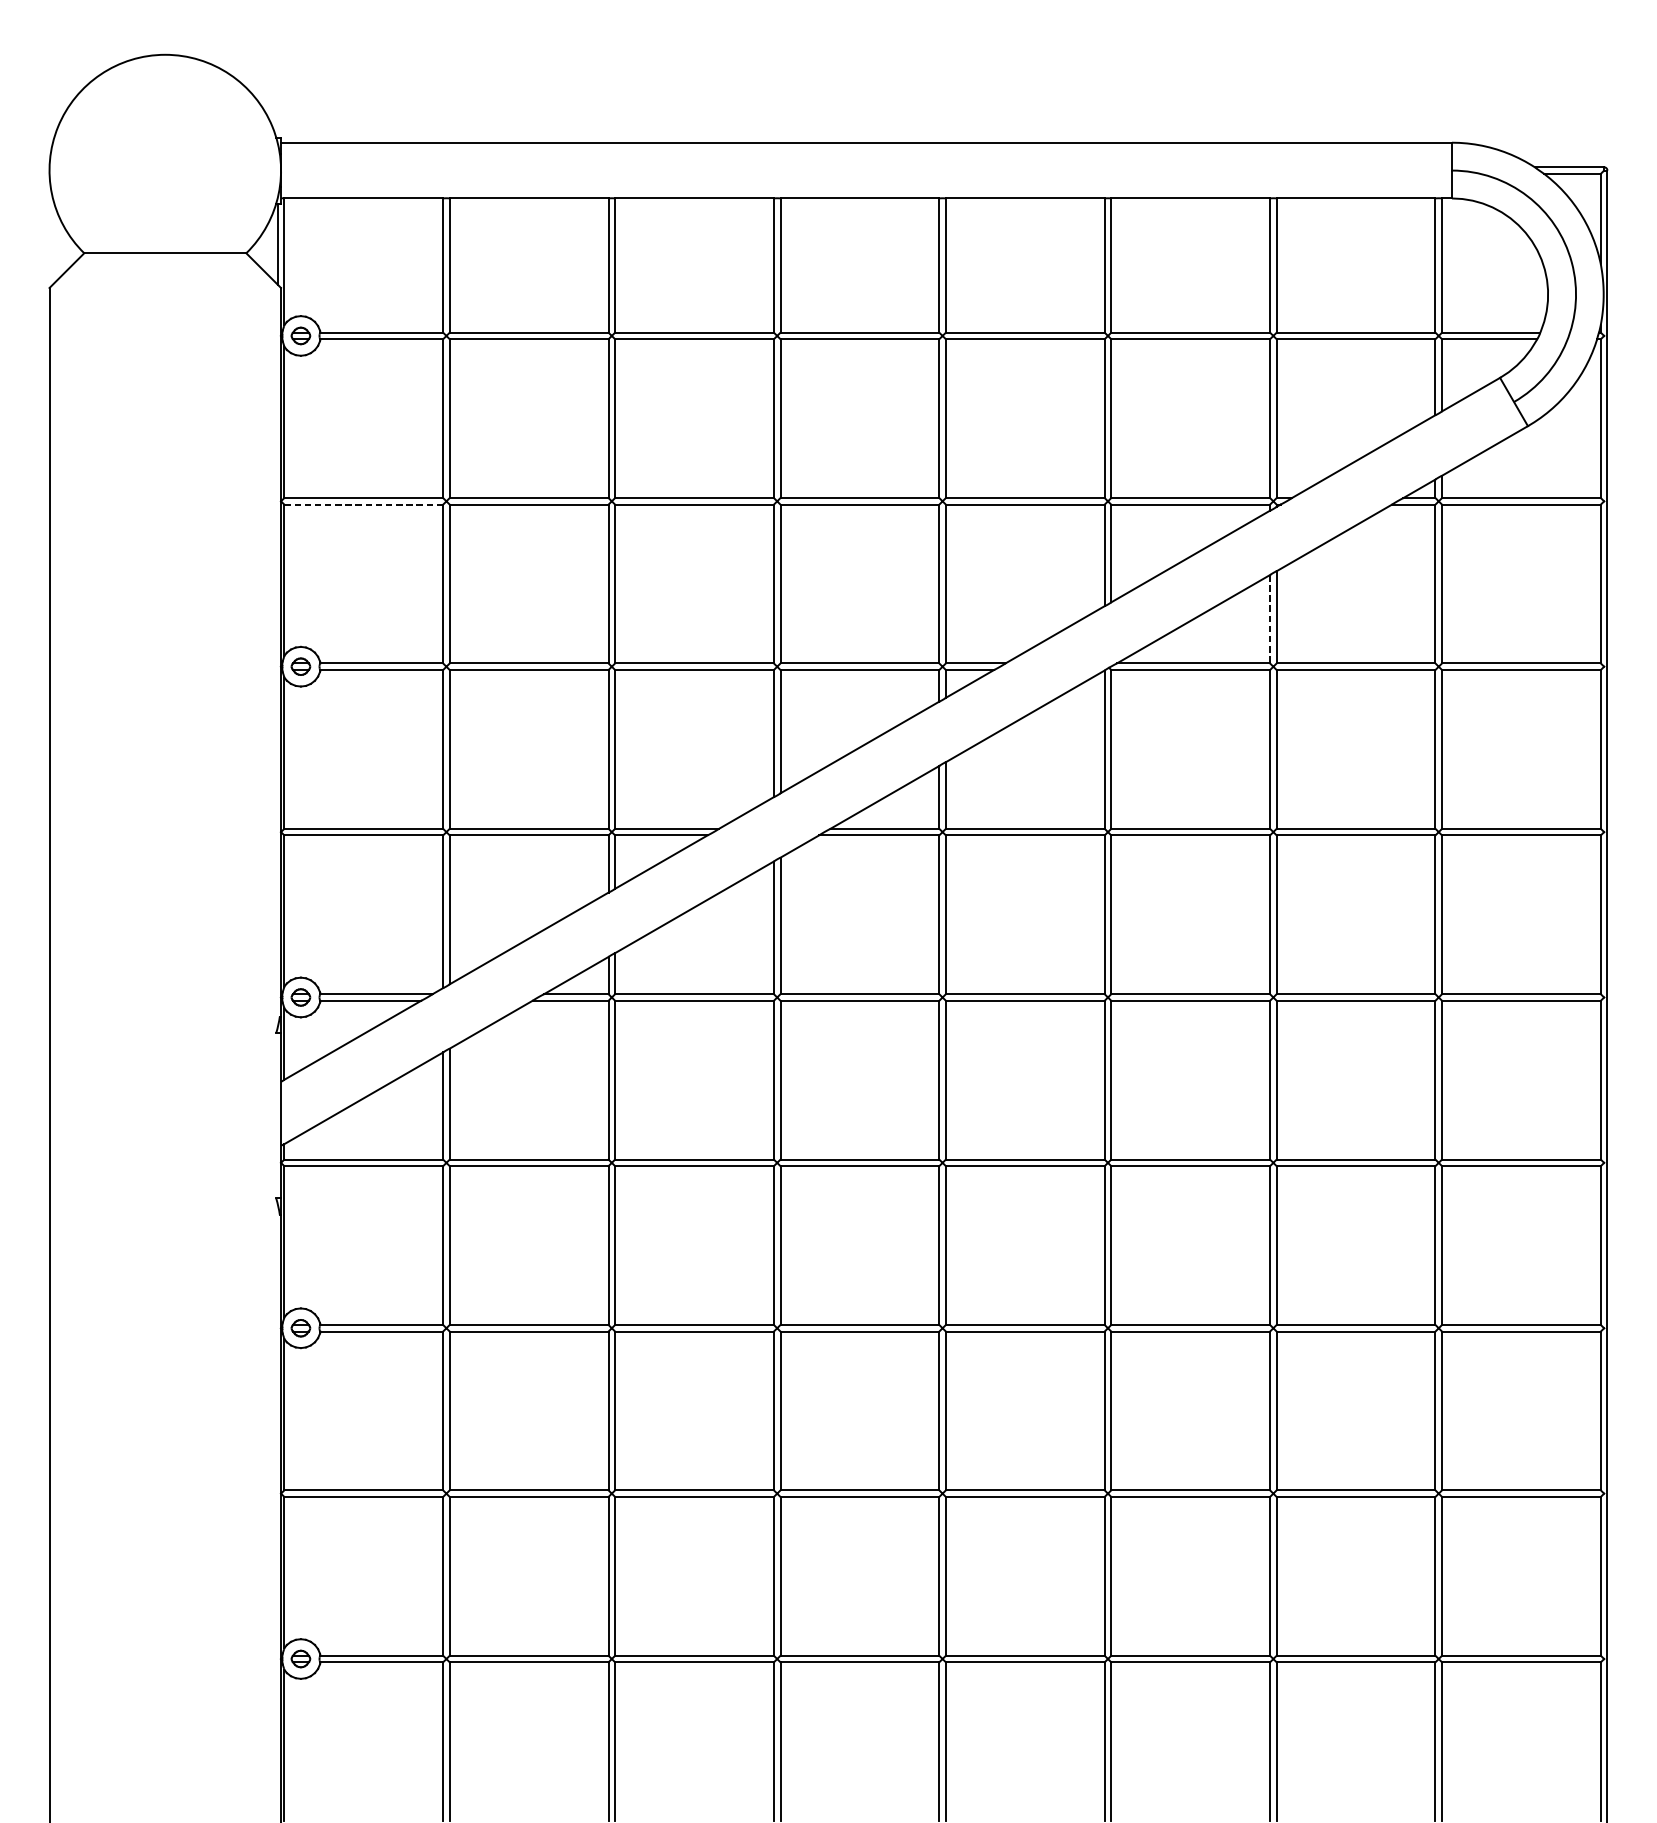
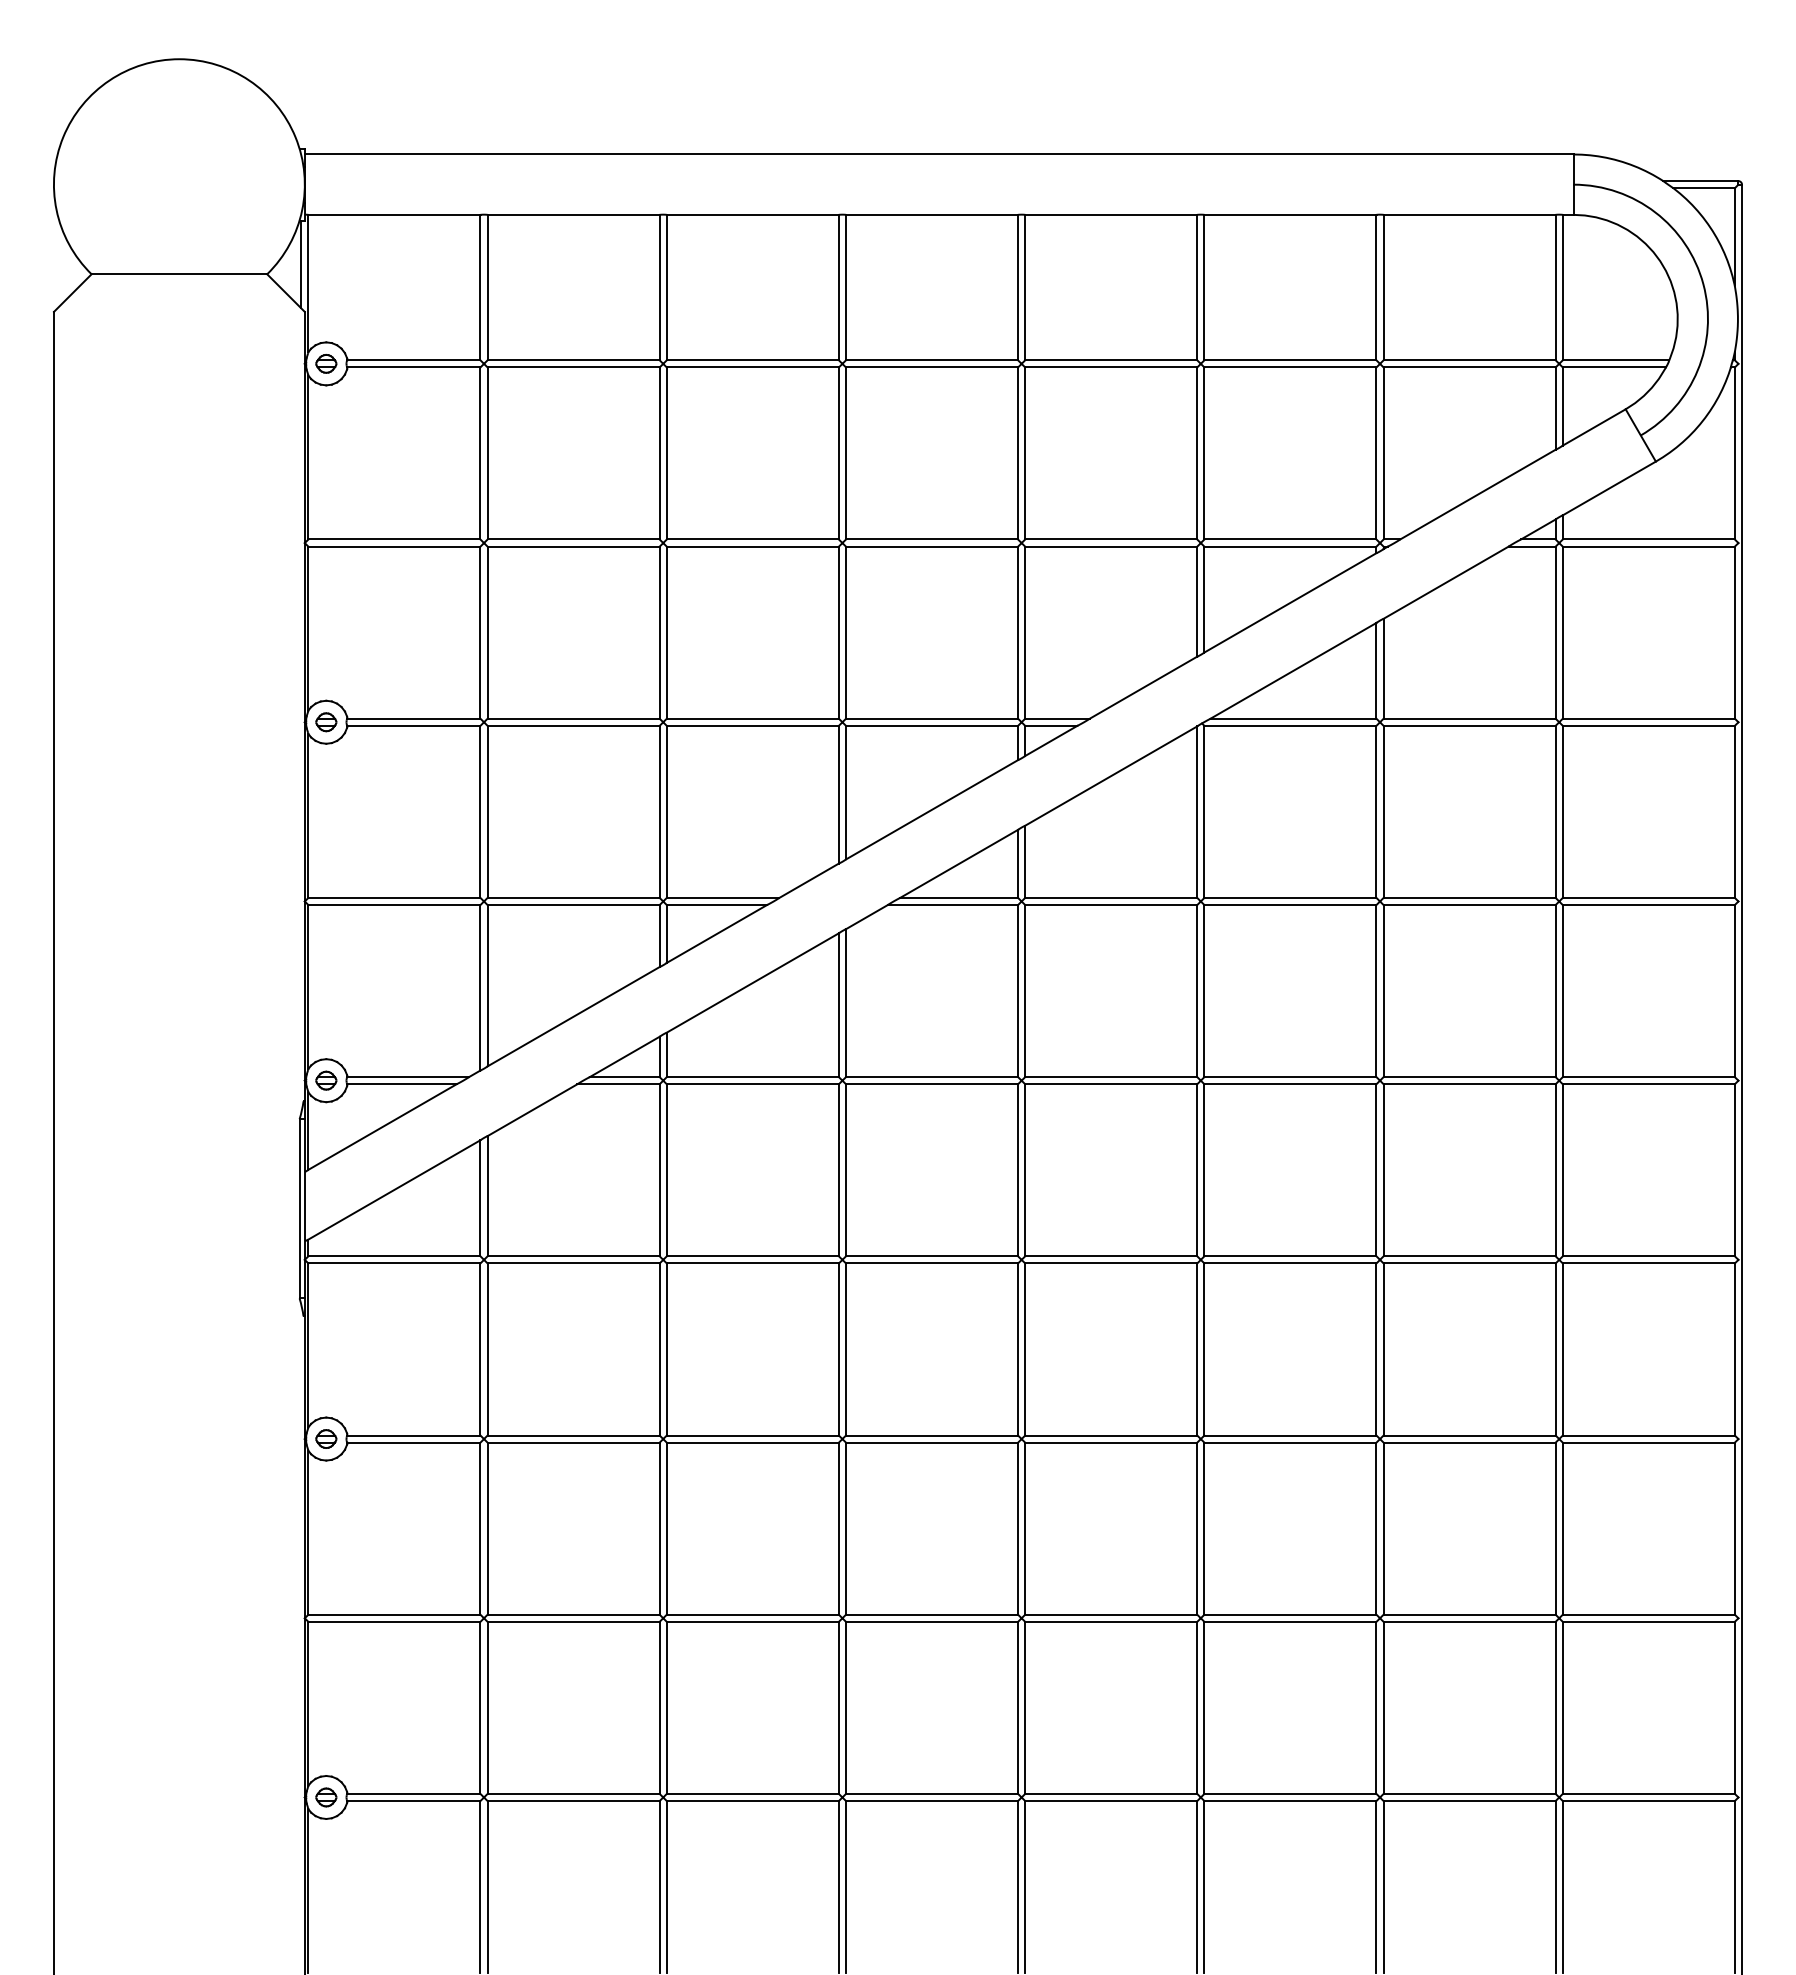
line: (363, 504) -> (394, 546), dashed -> solid
line: (1270, 618) -> (1376, 670), dashed -> solid
line: (276, 1115) -> (299, 1208), added

